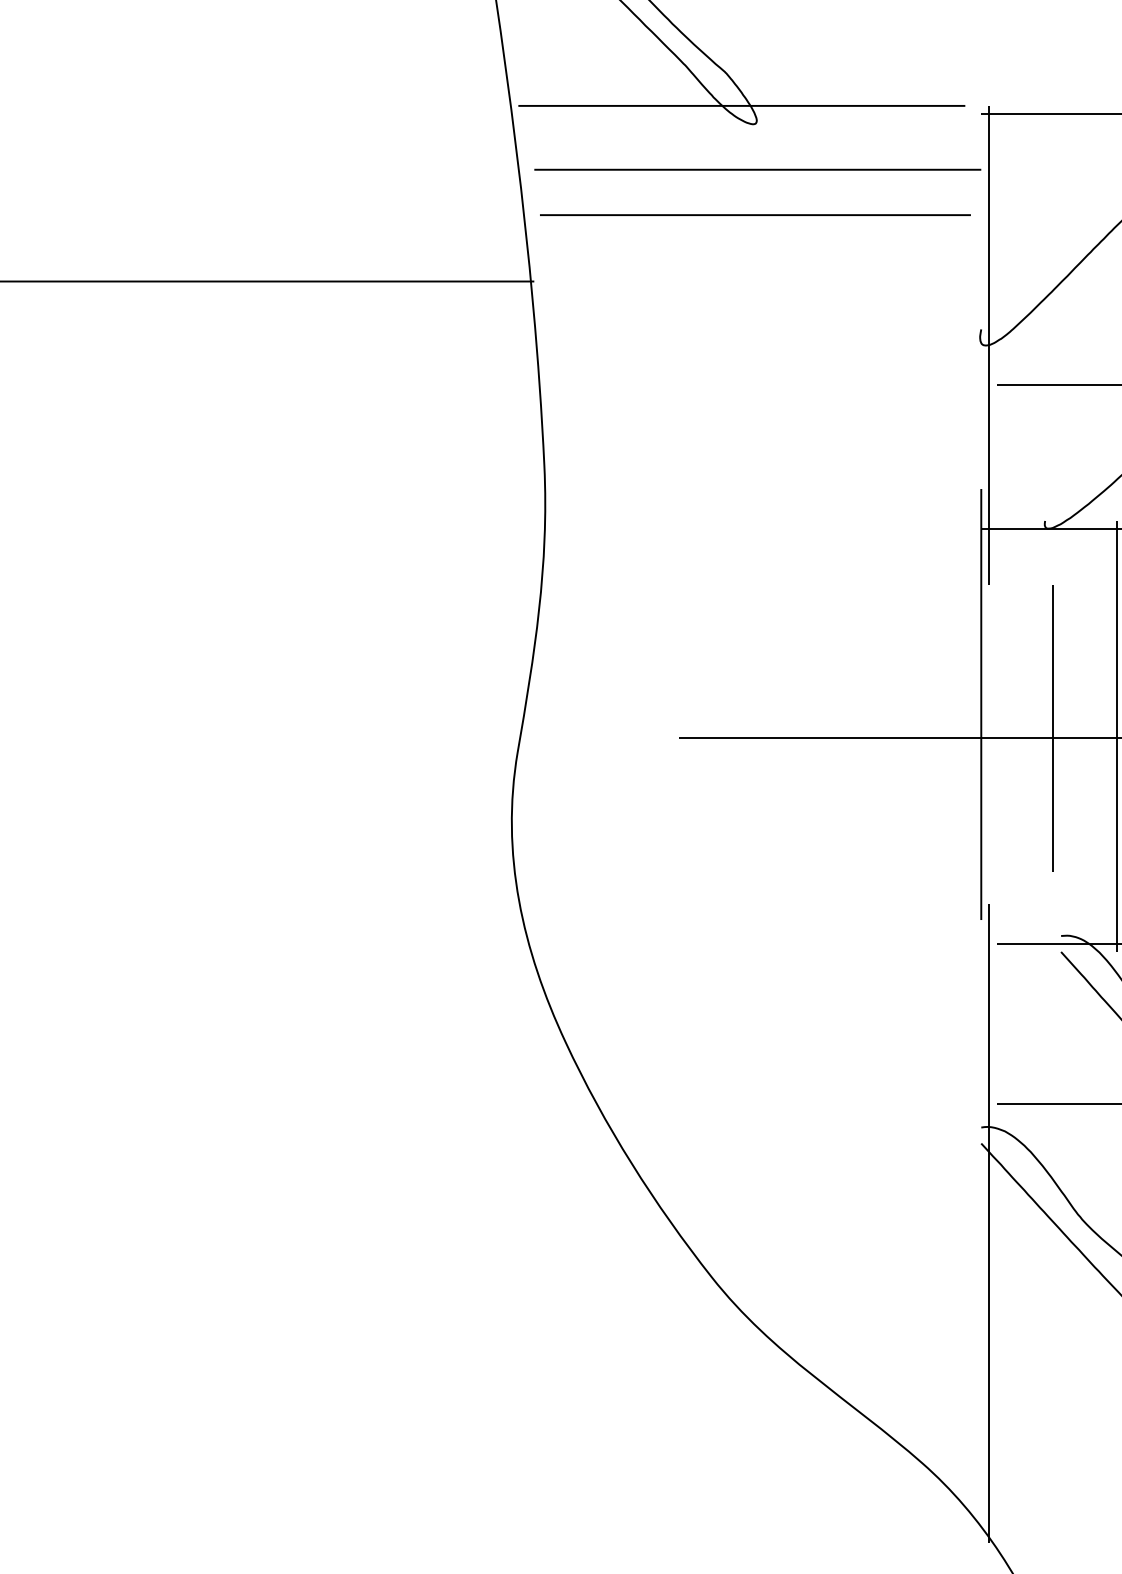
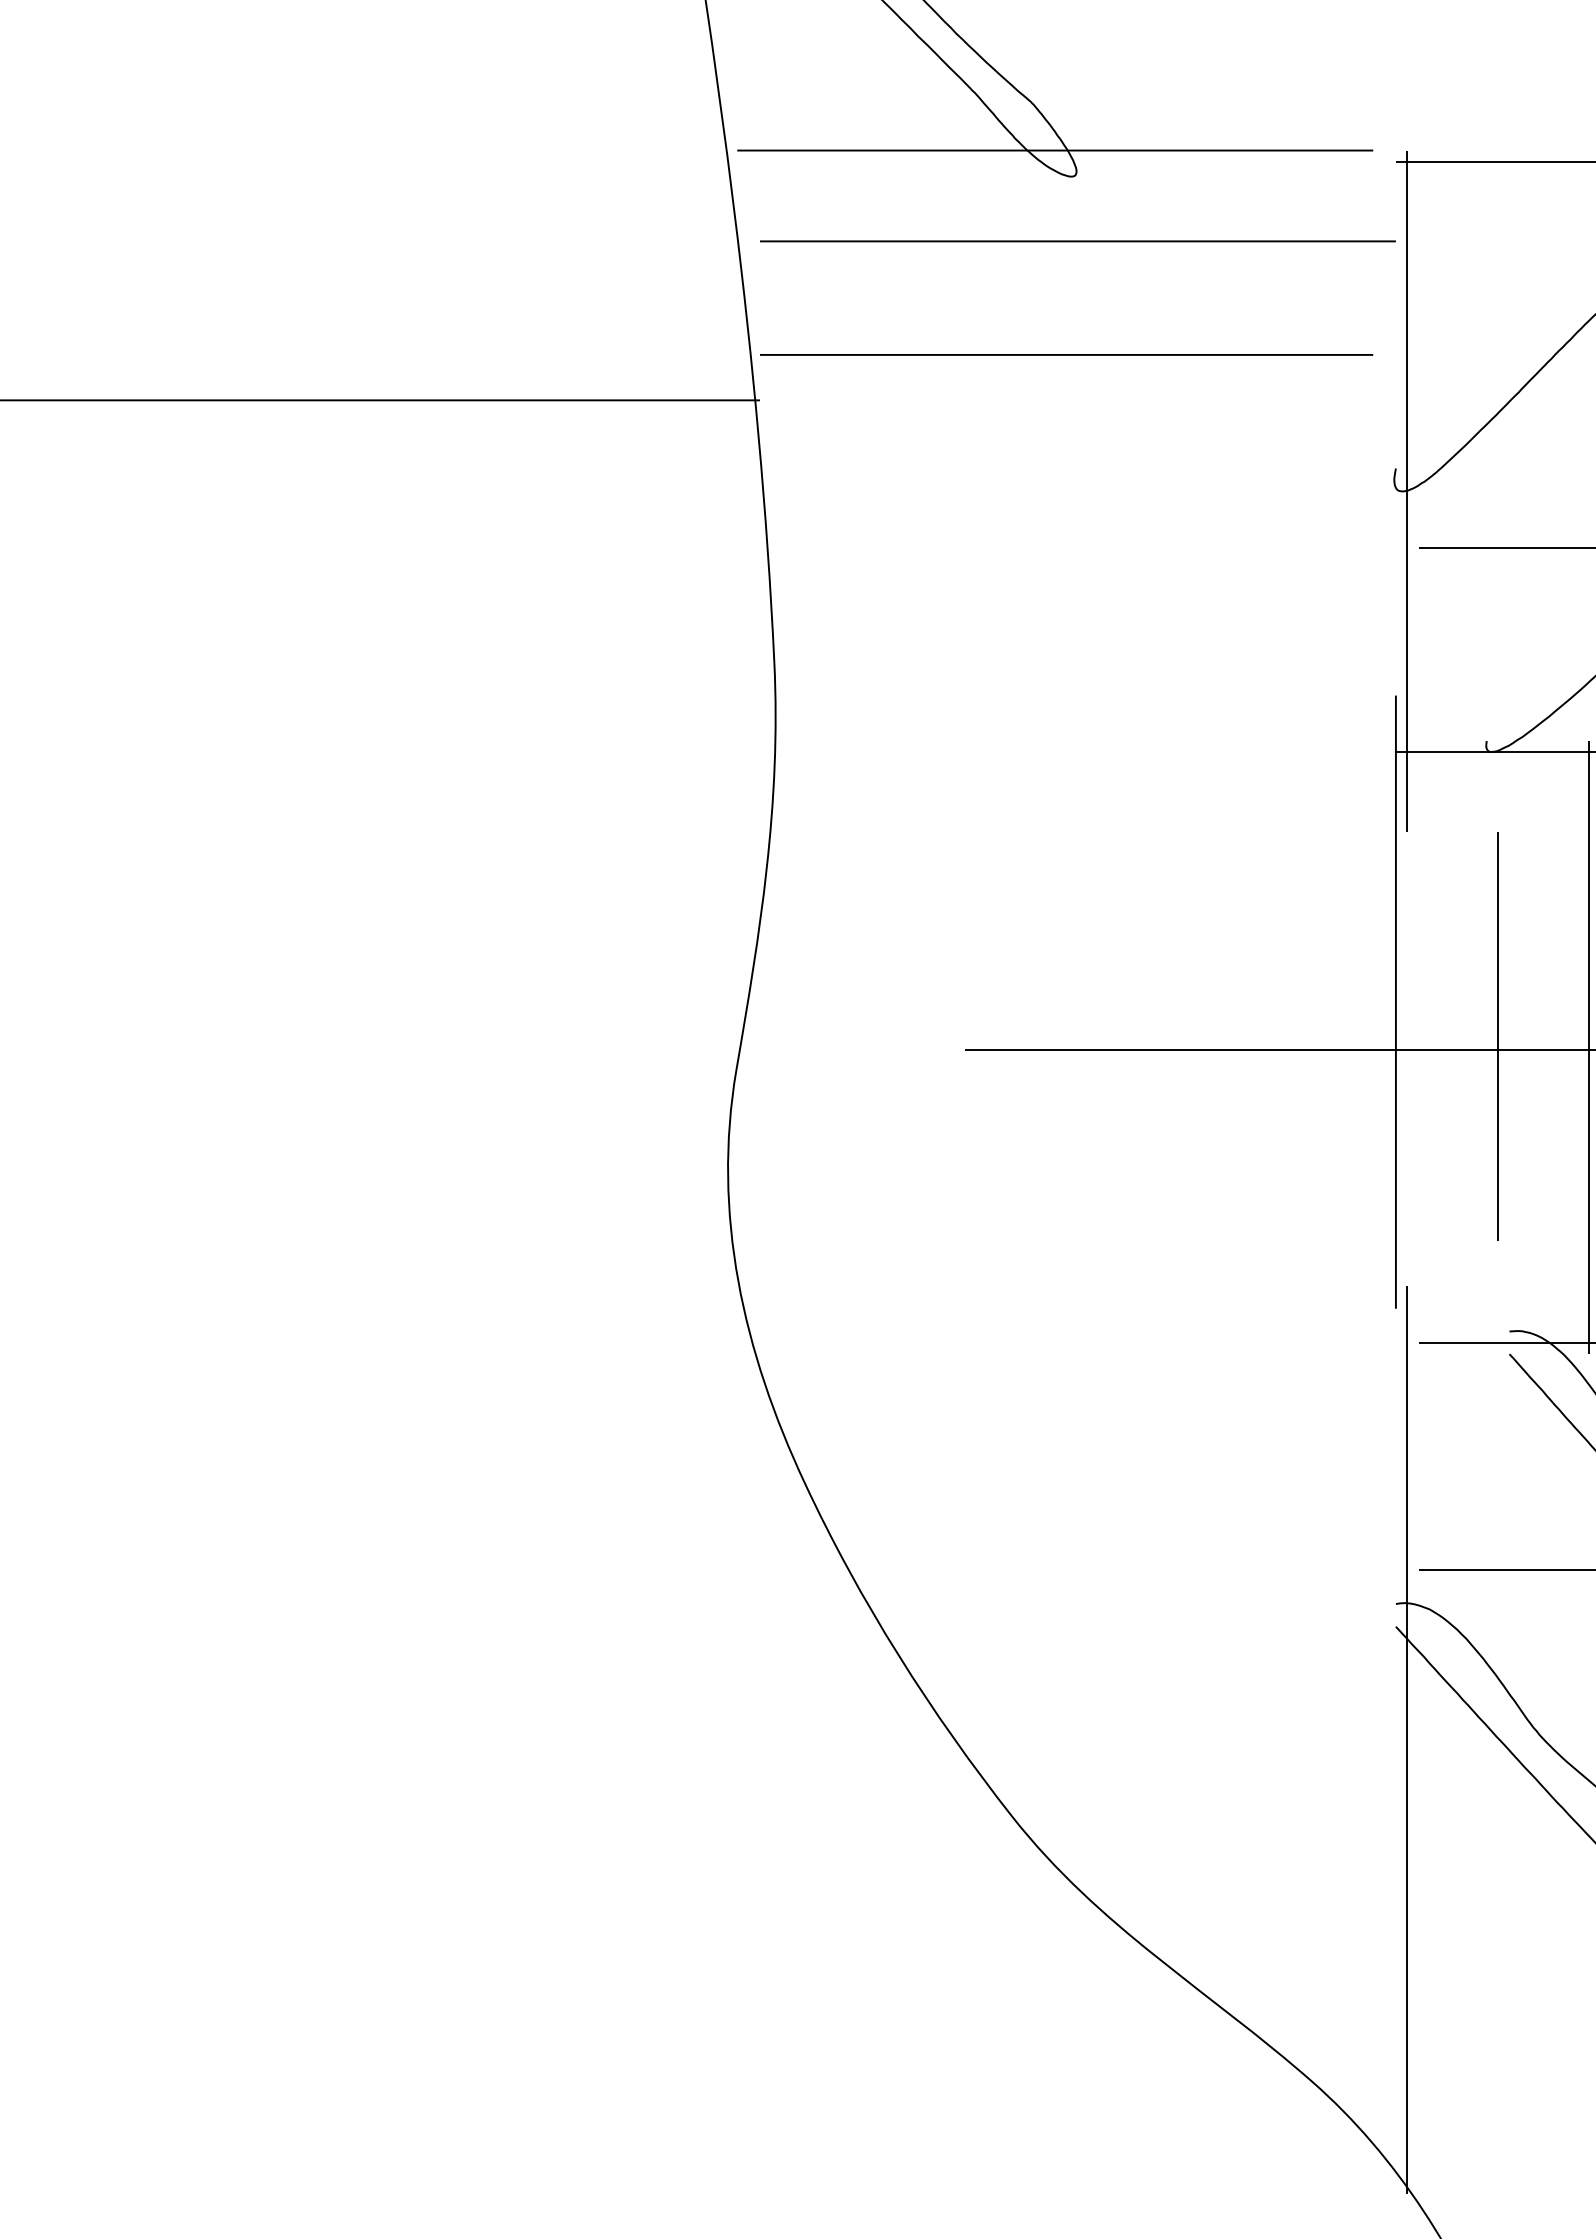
line: (755, 214) -> (1066, 354), moved

